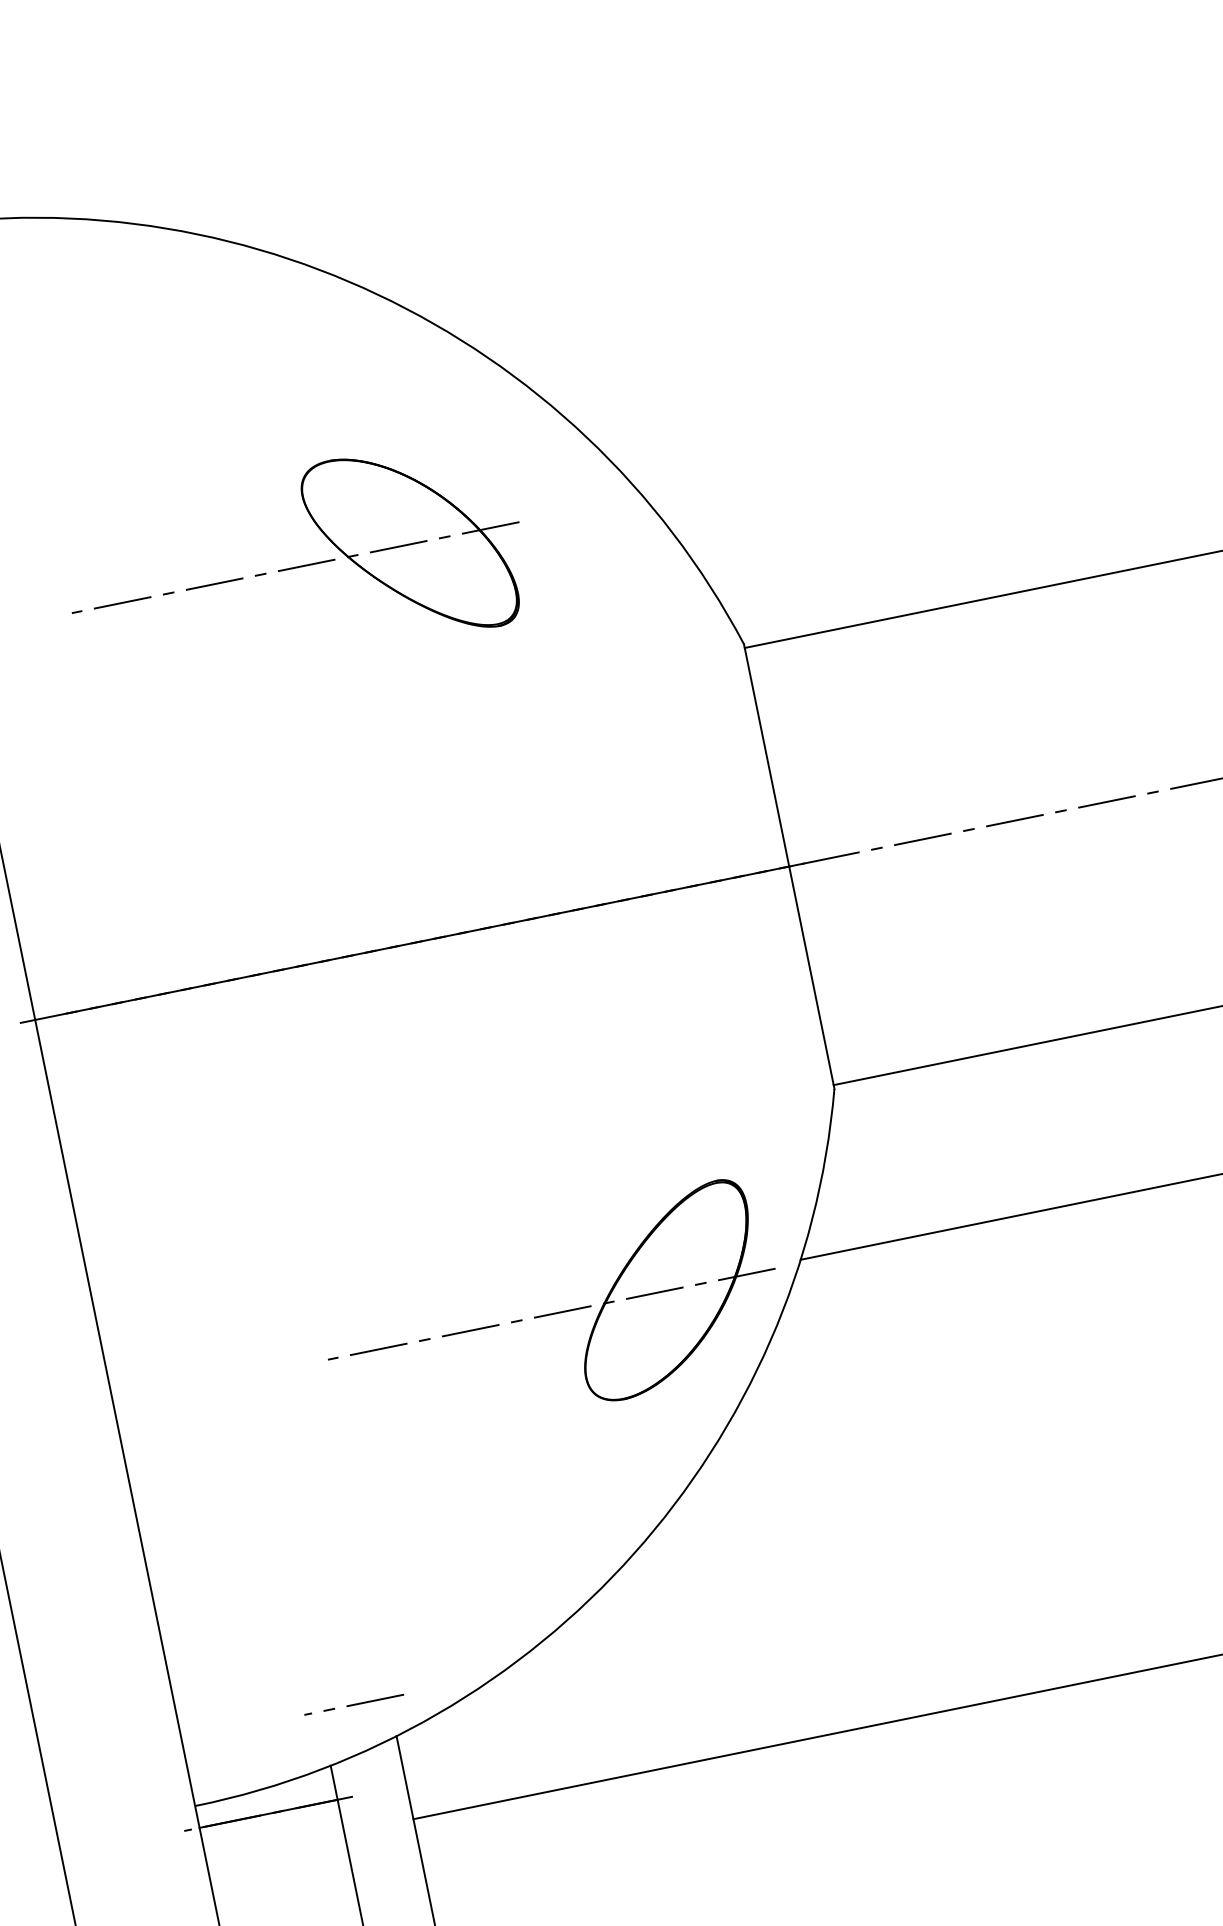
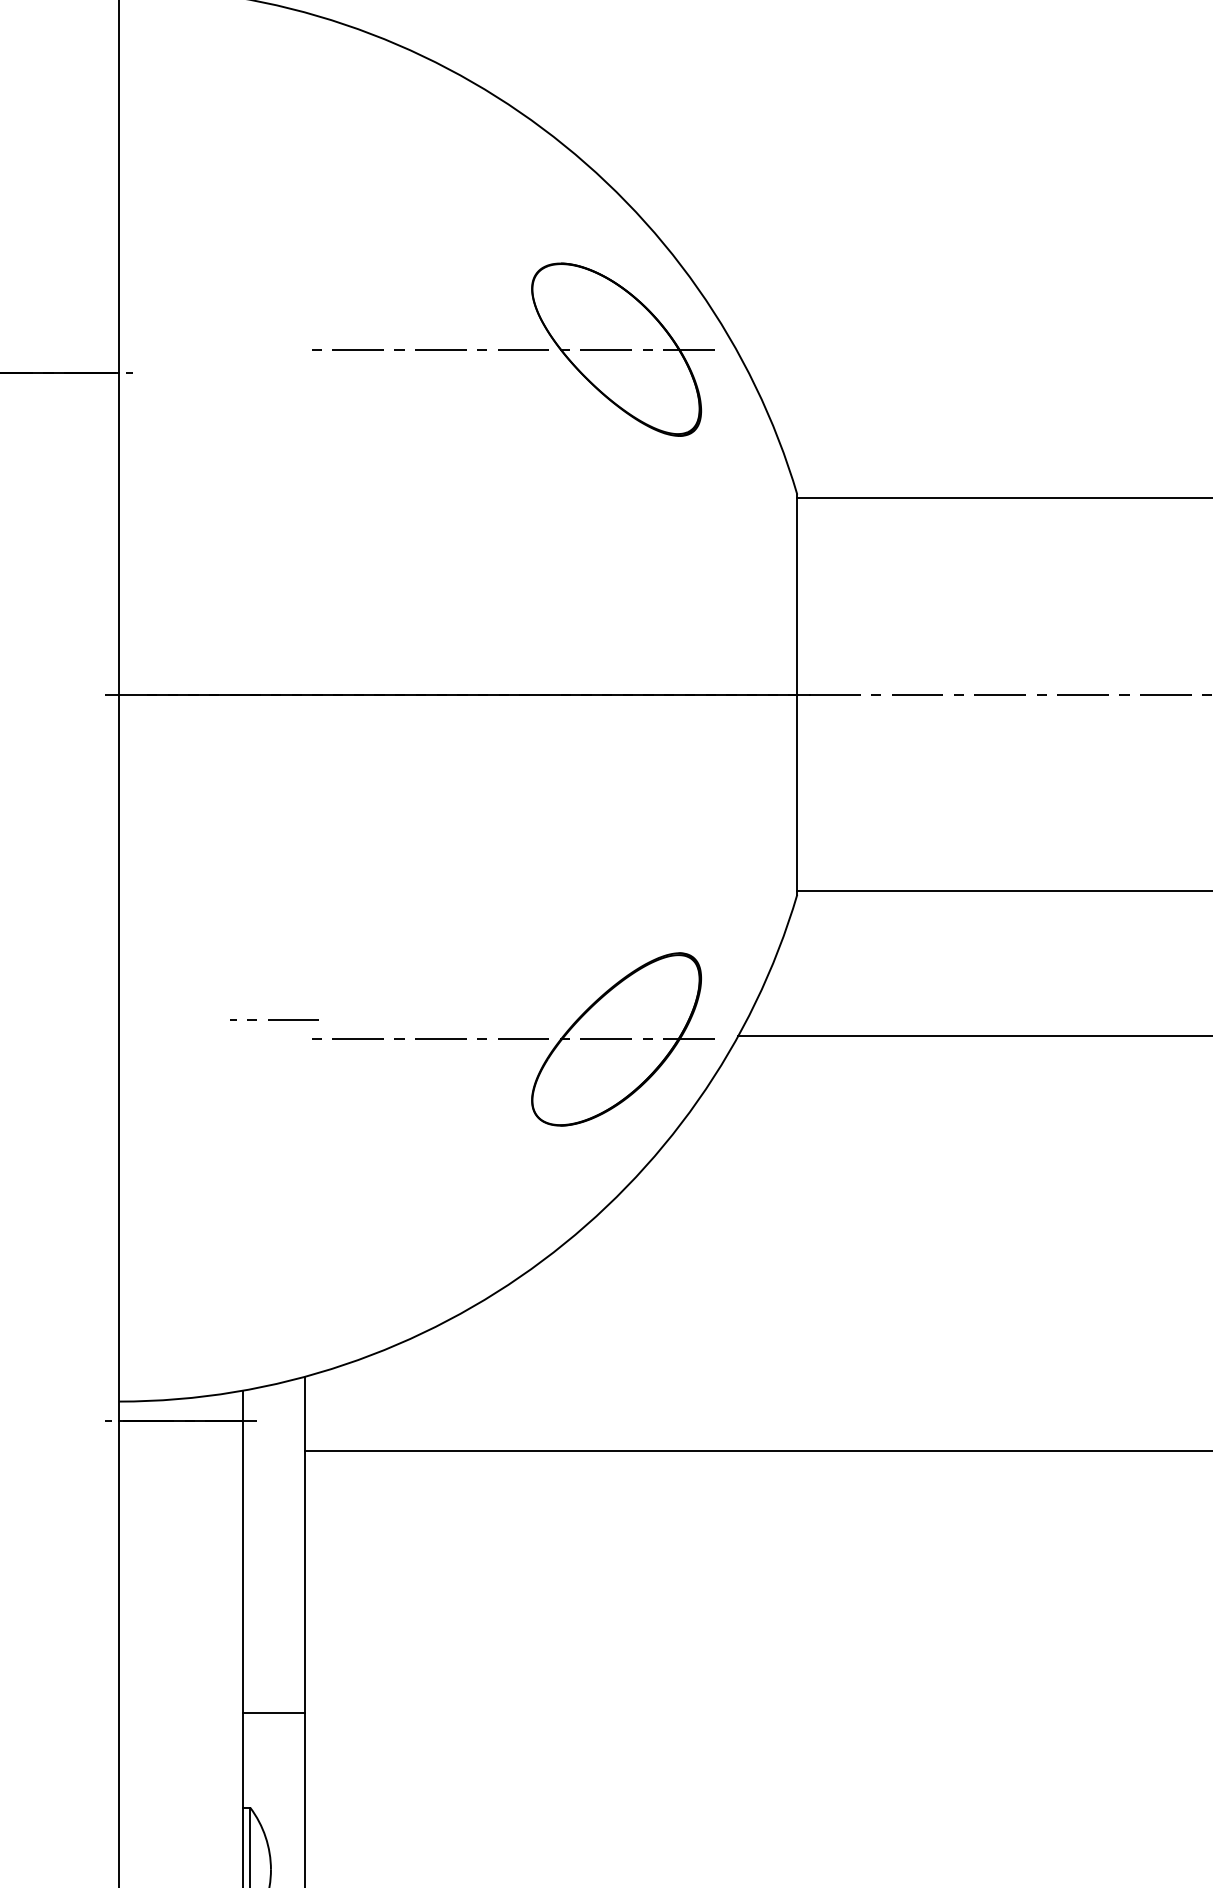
part: (295, 567) -> (513, 349), moved
line: (354, 1704) -> (274, 1019), moved

